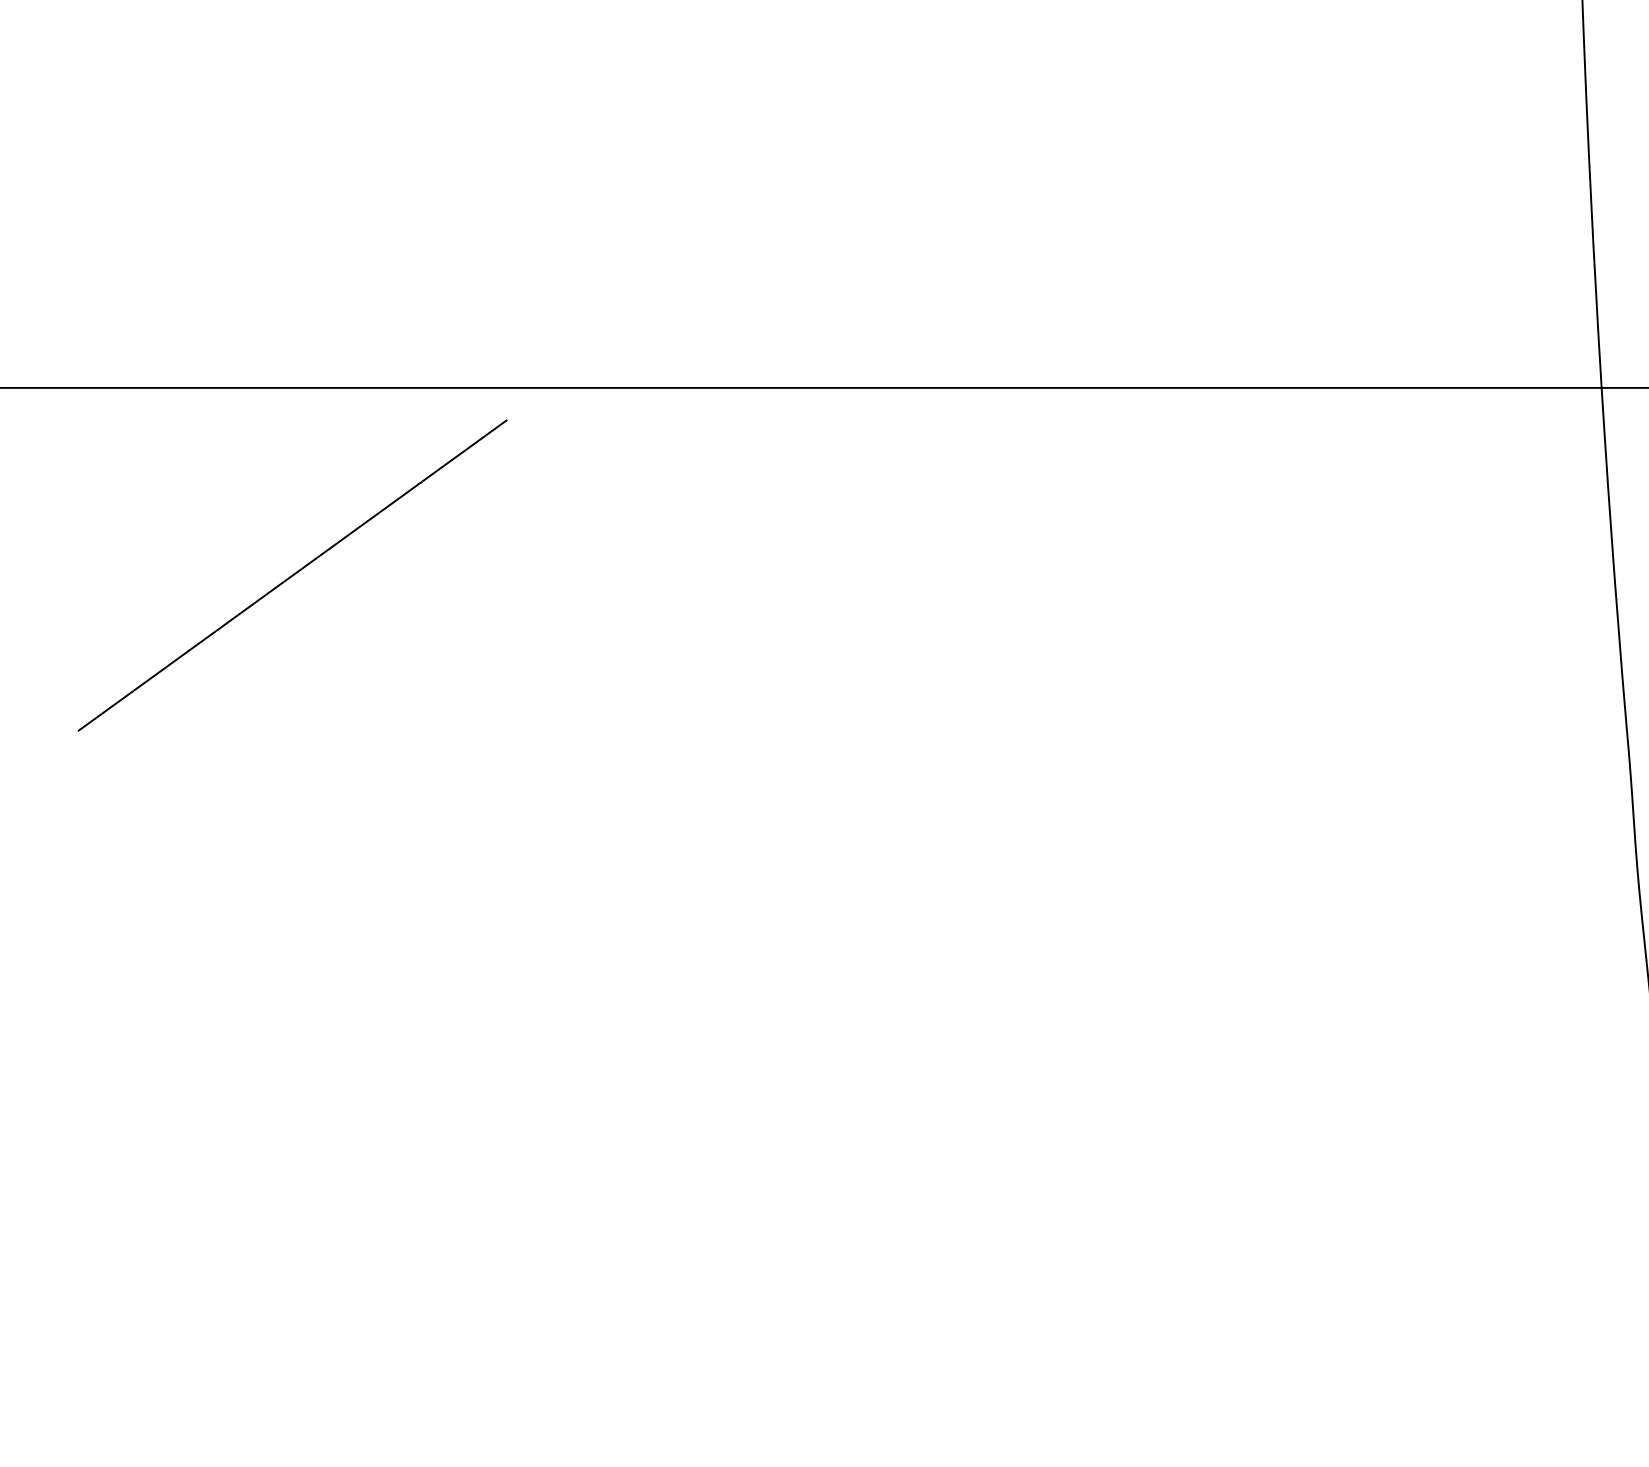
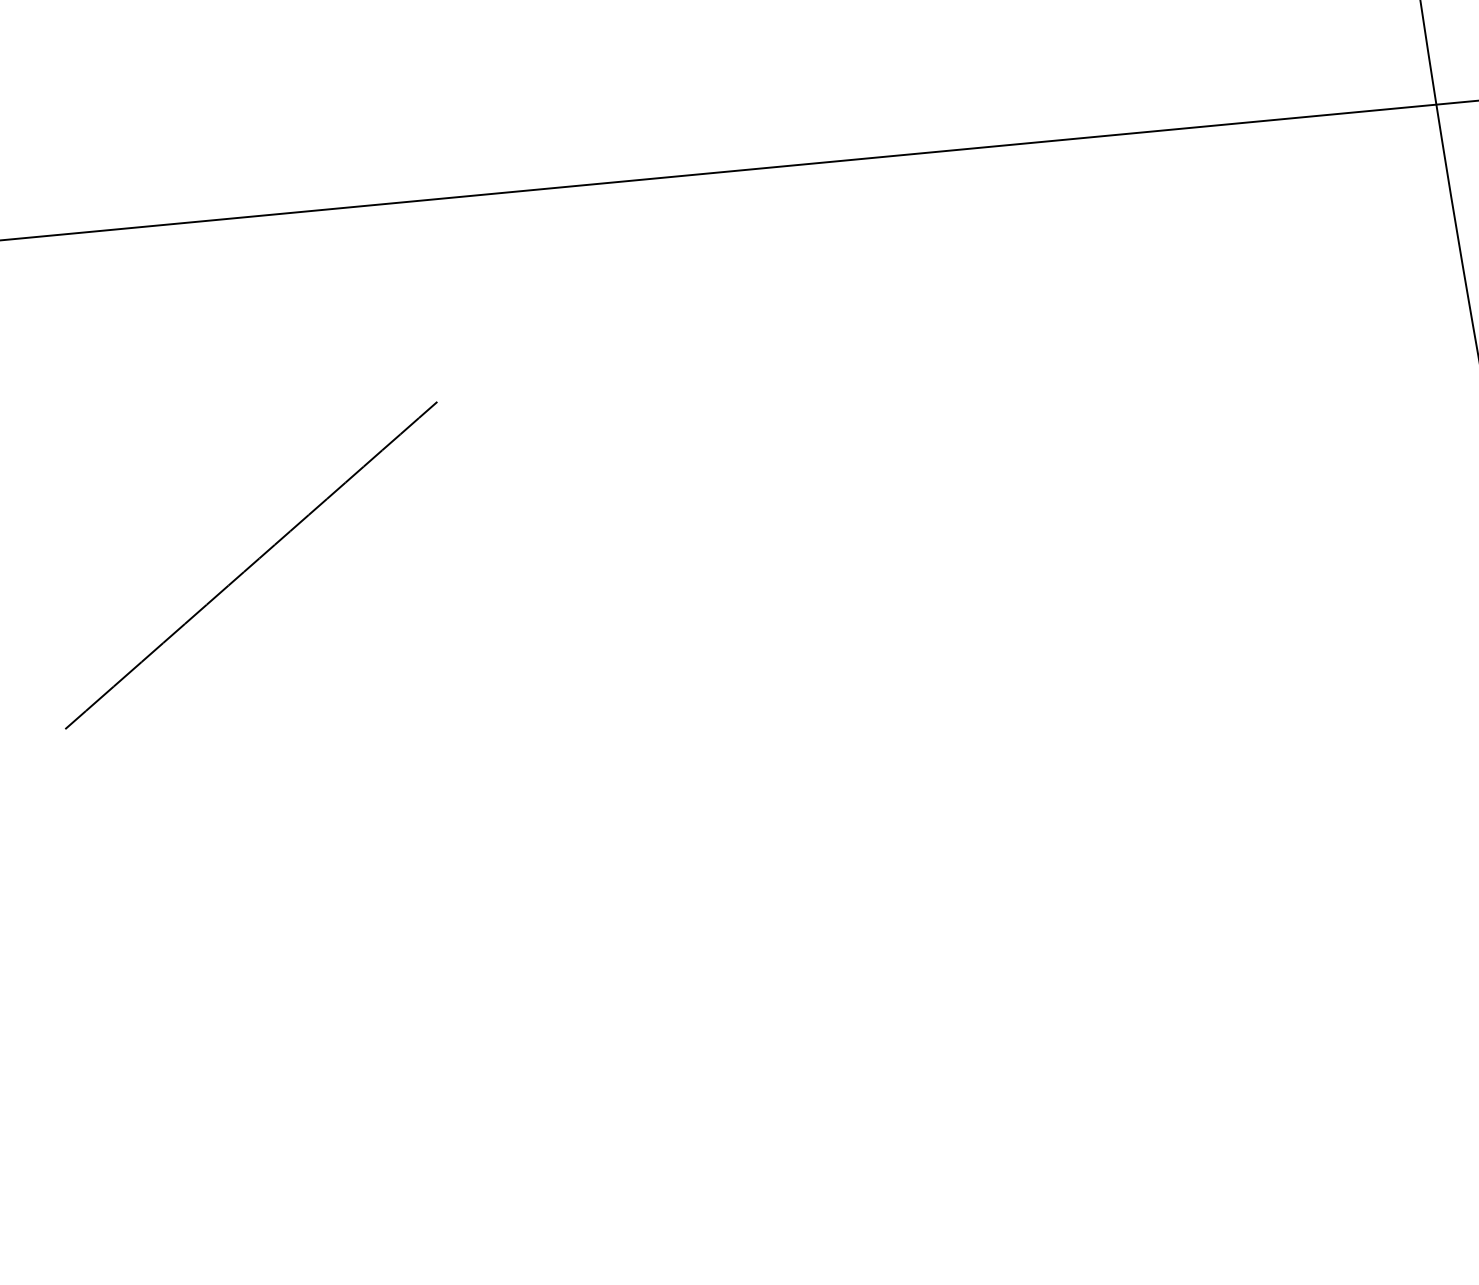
line: (292, 575) -> (251, 565), moved

